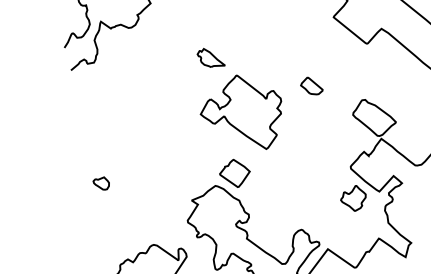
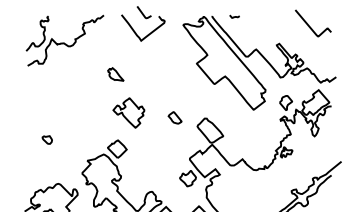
part: (310, 85) -> (174, 117), moved
part: (241, 113) -> (128, 112), size x0.6
part: (100, 183) -> (46, 139), moved

